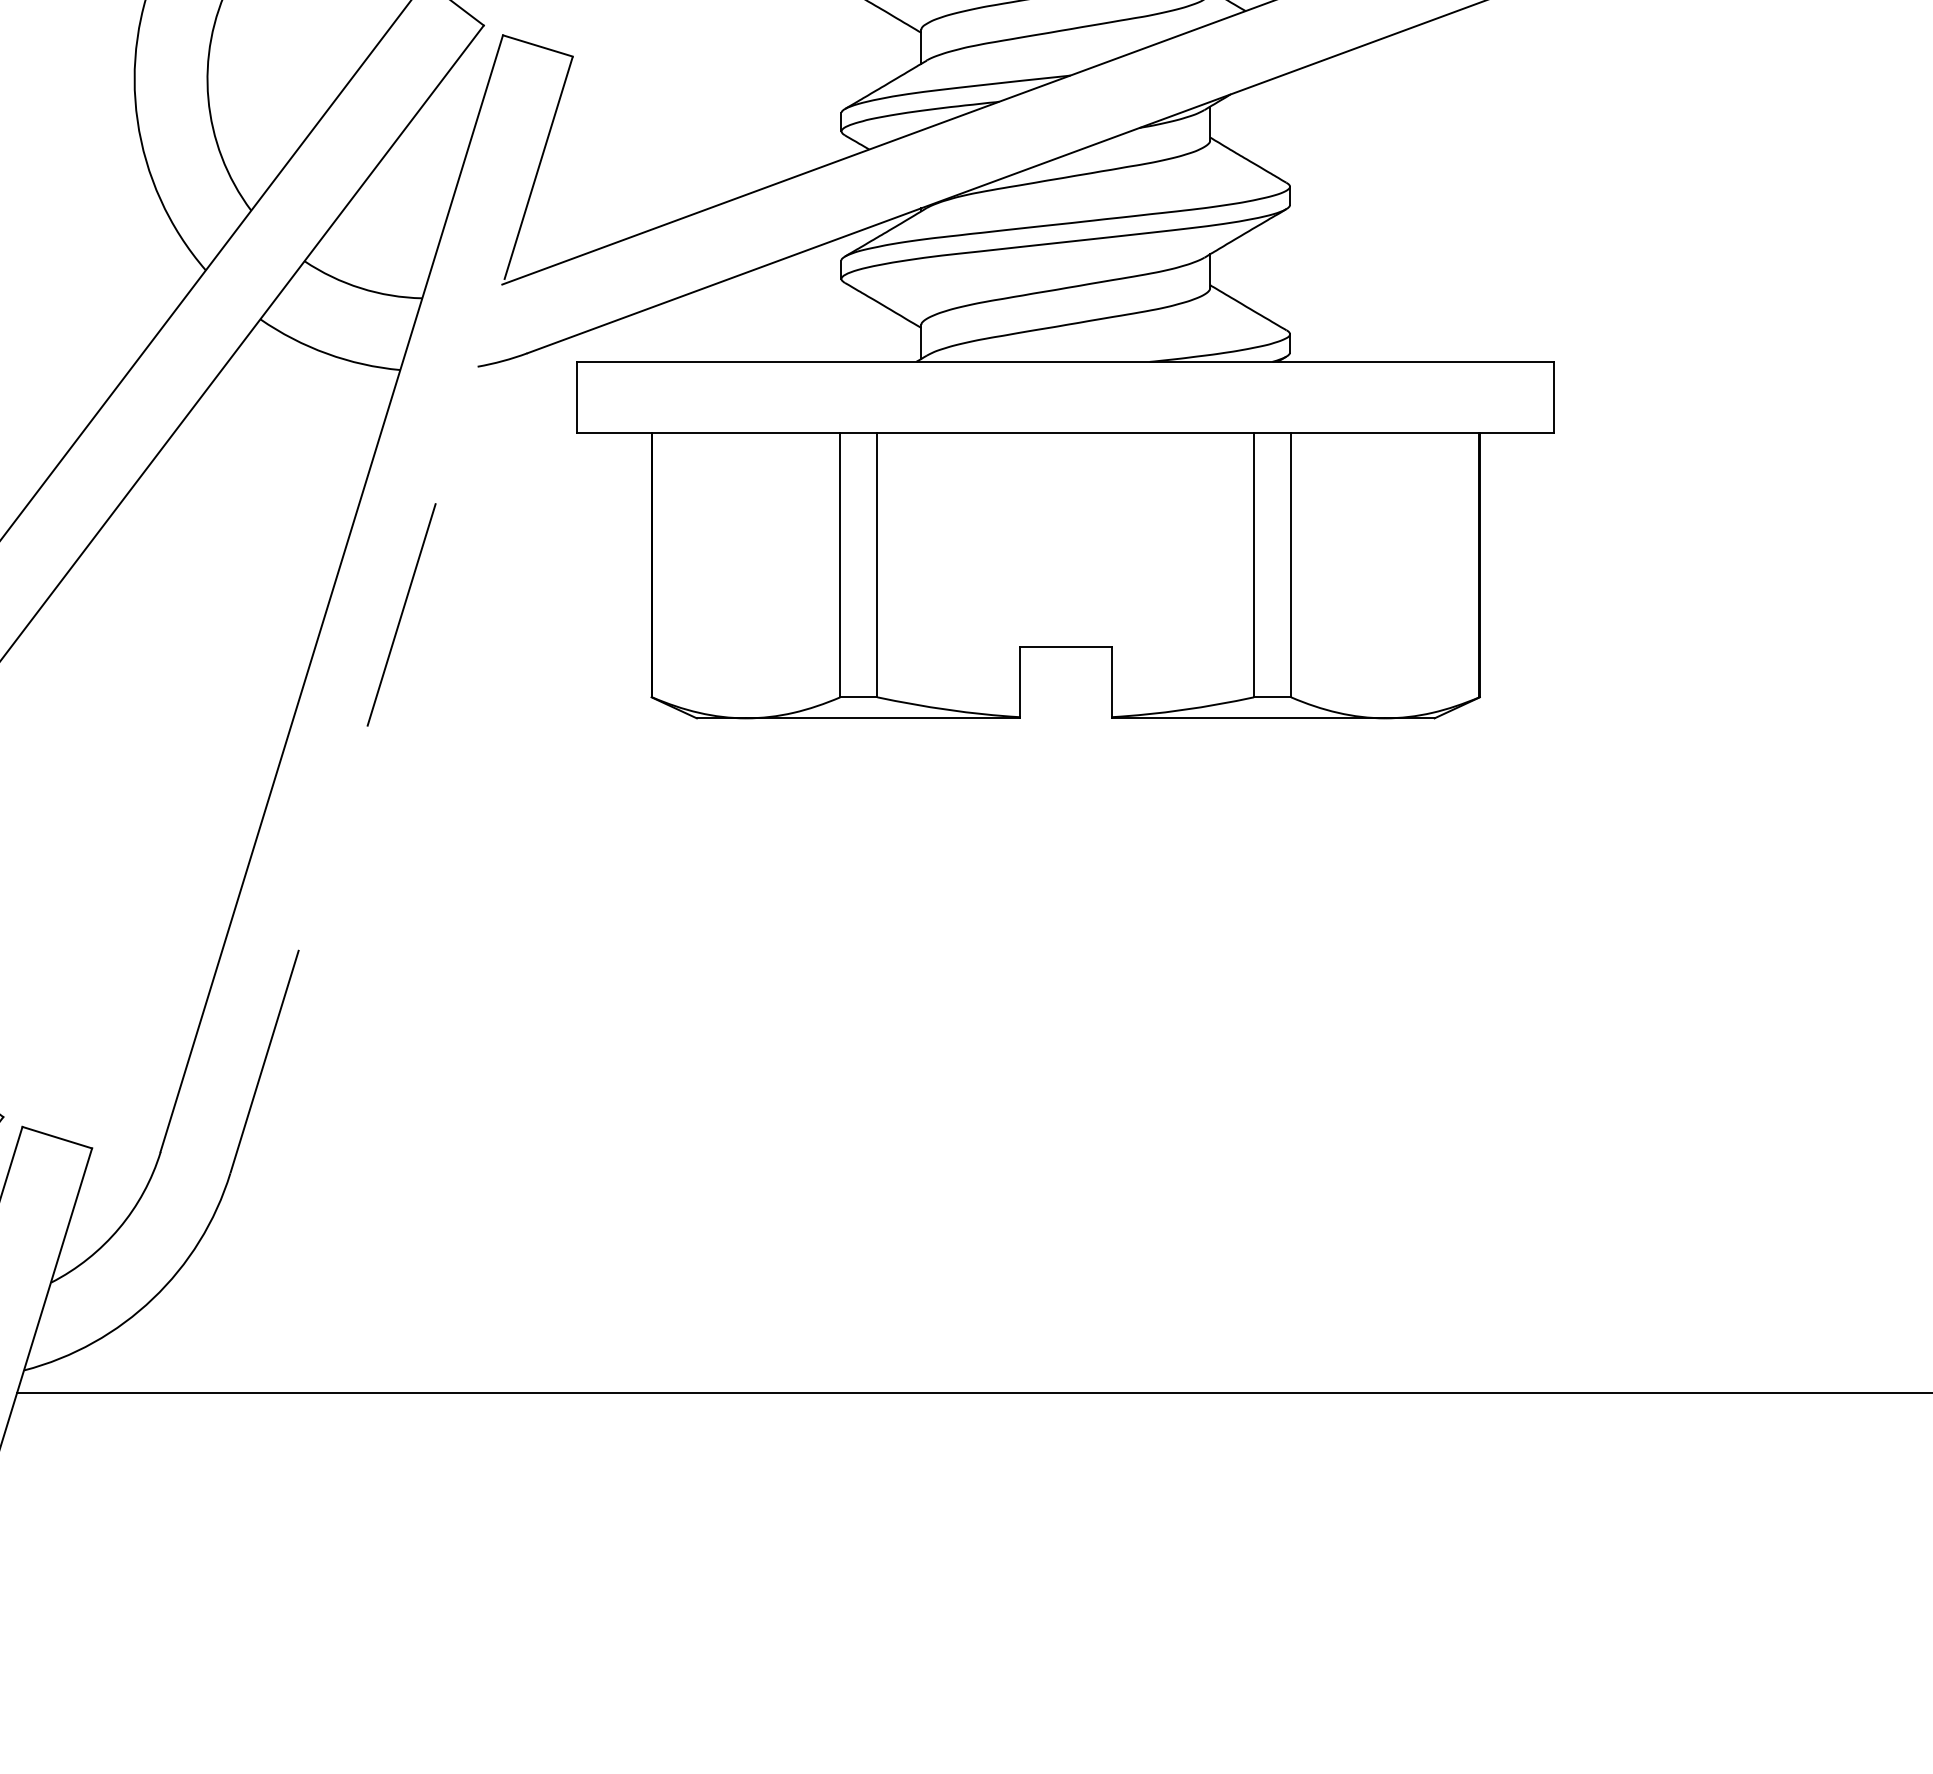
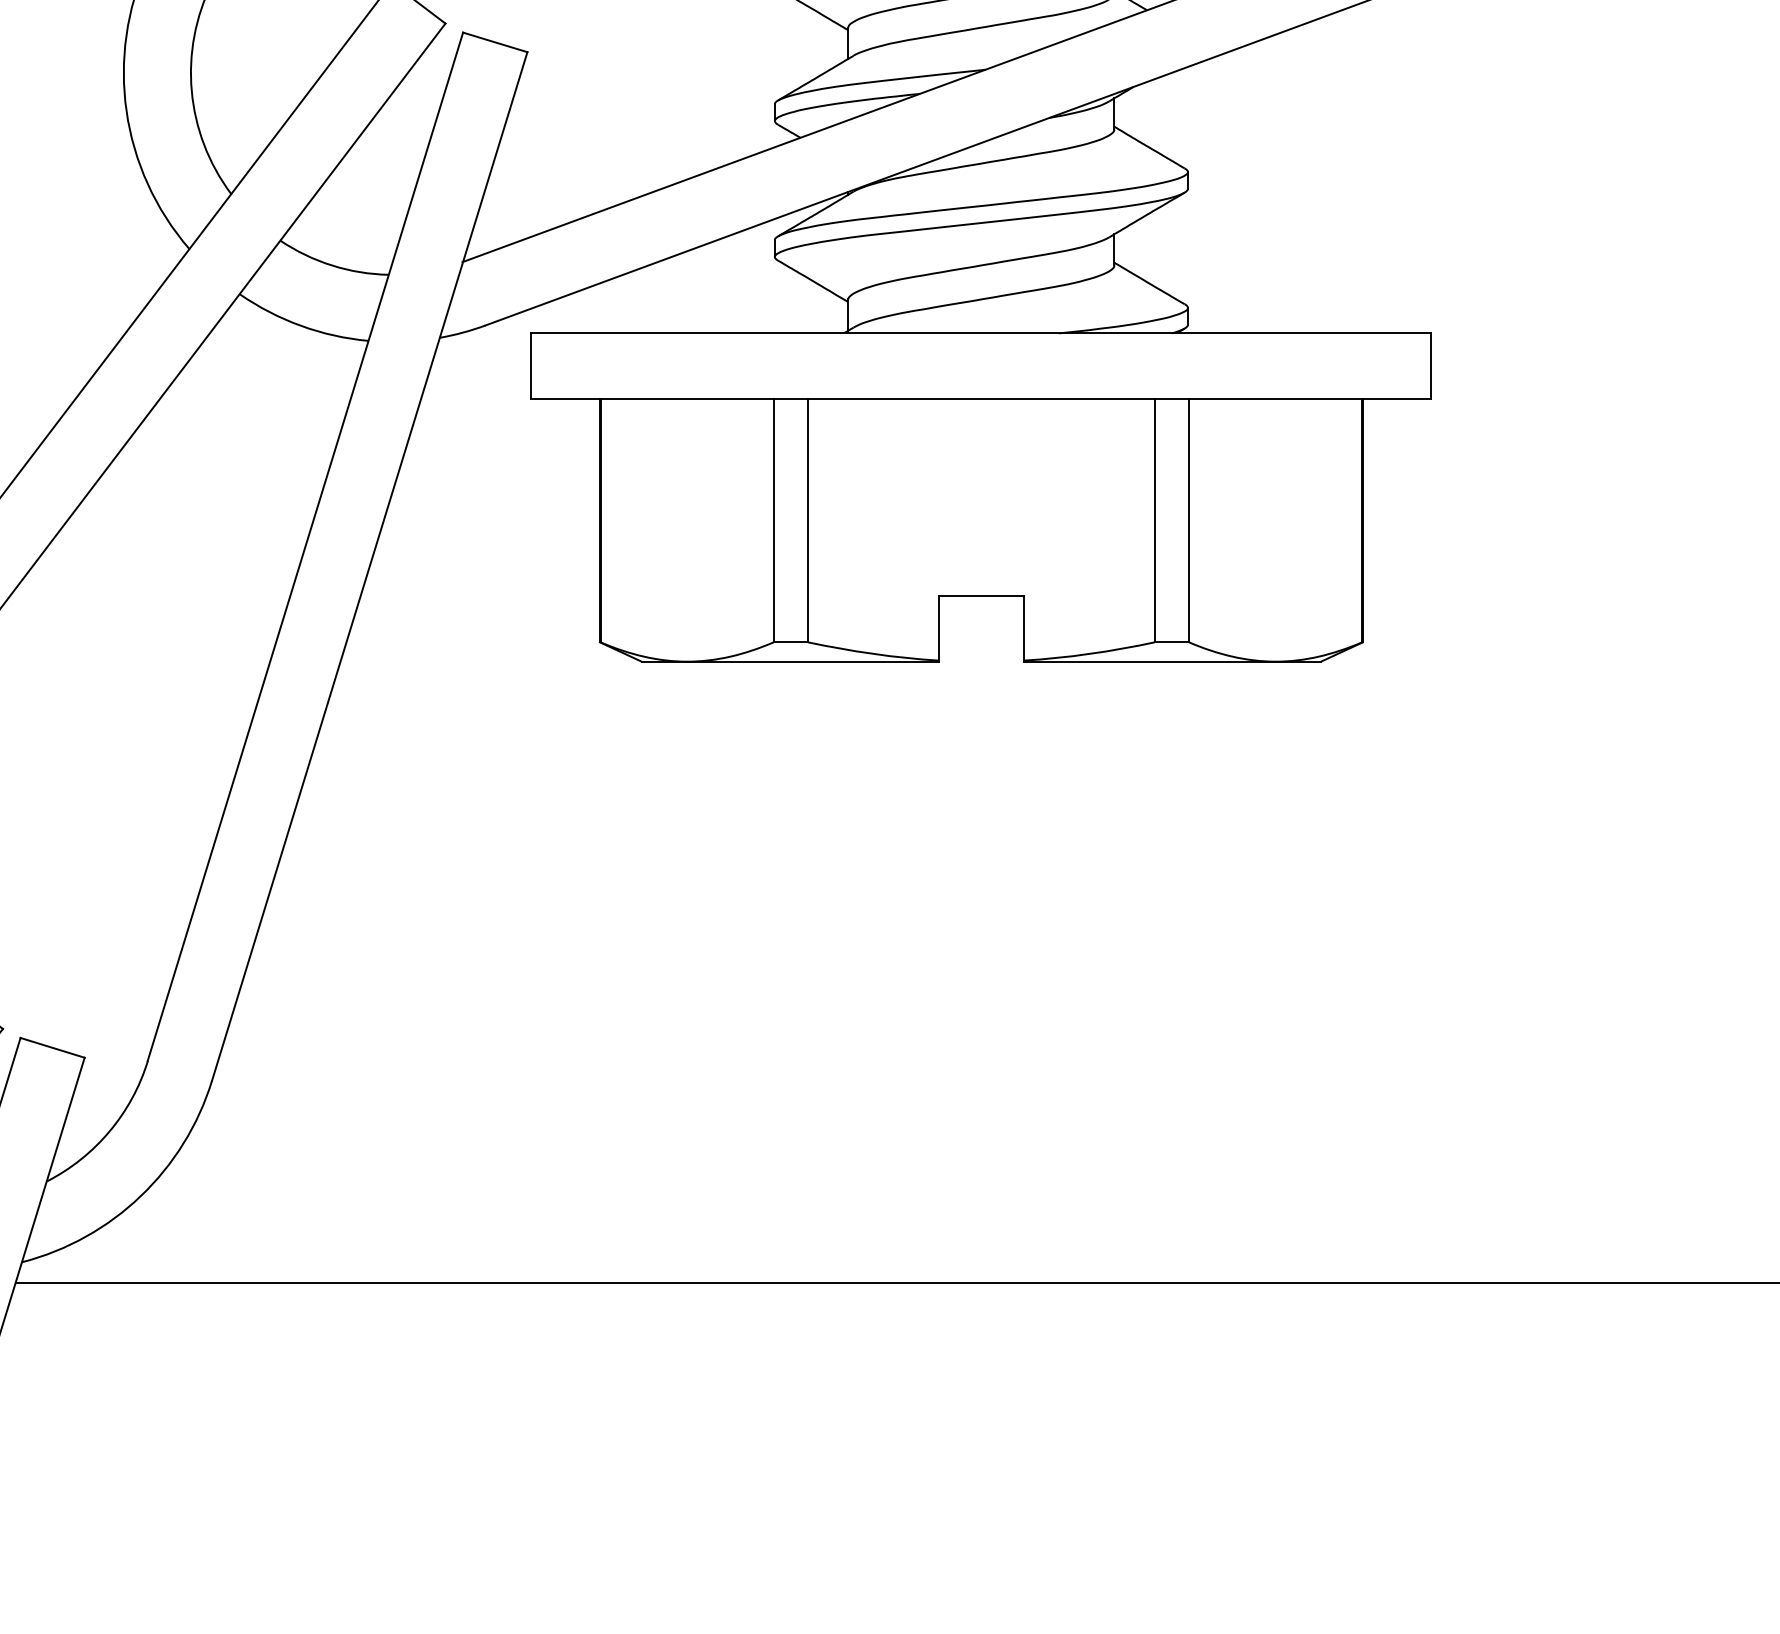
line: (401, 615) -> (369, 566), dashed -> solid

